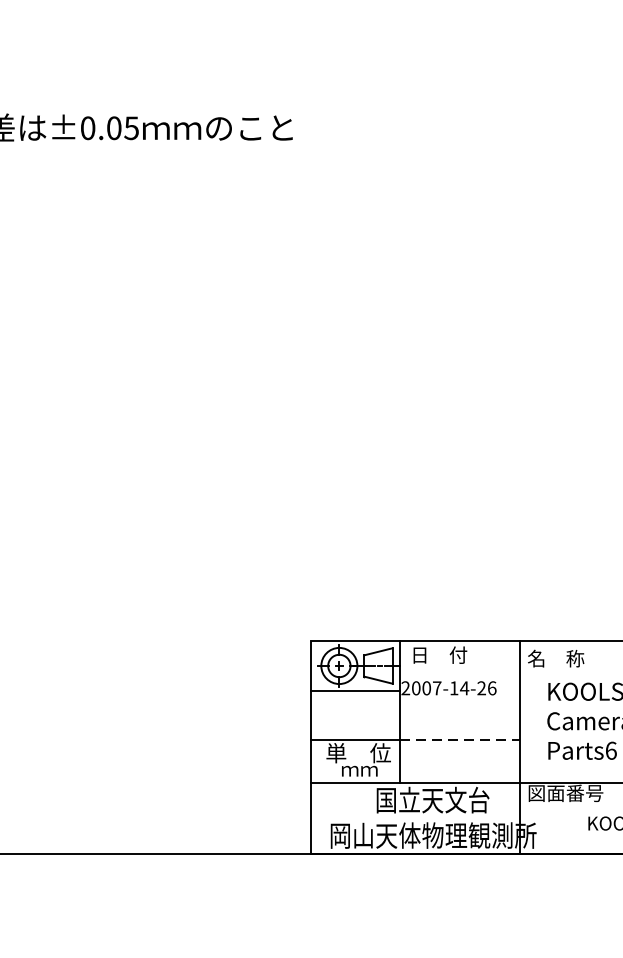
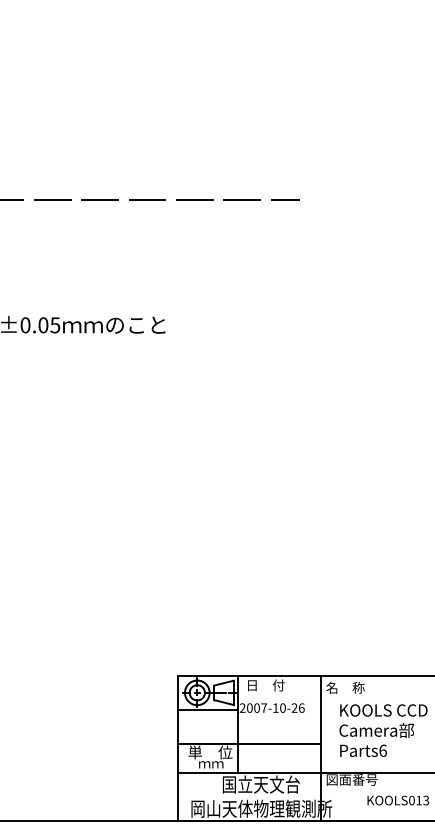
text: (464, 687) -> (282, 707), 2007-14-26 -> 2007-10-26
line: (461, 740) -> (280, 743), dashed -> solid

